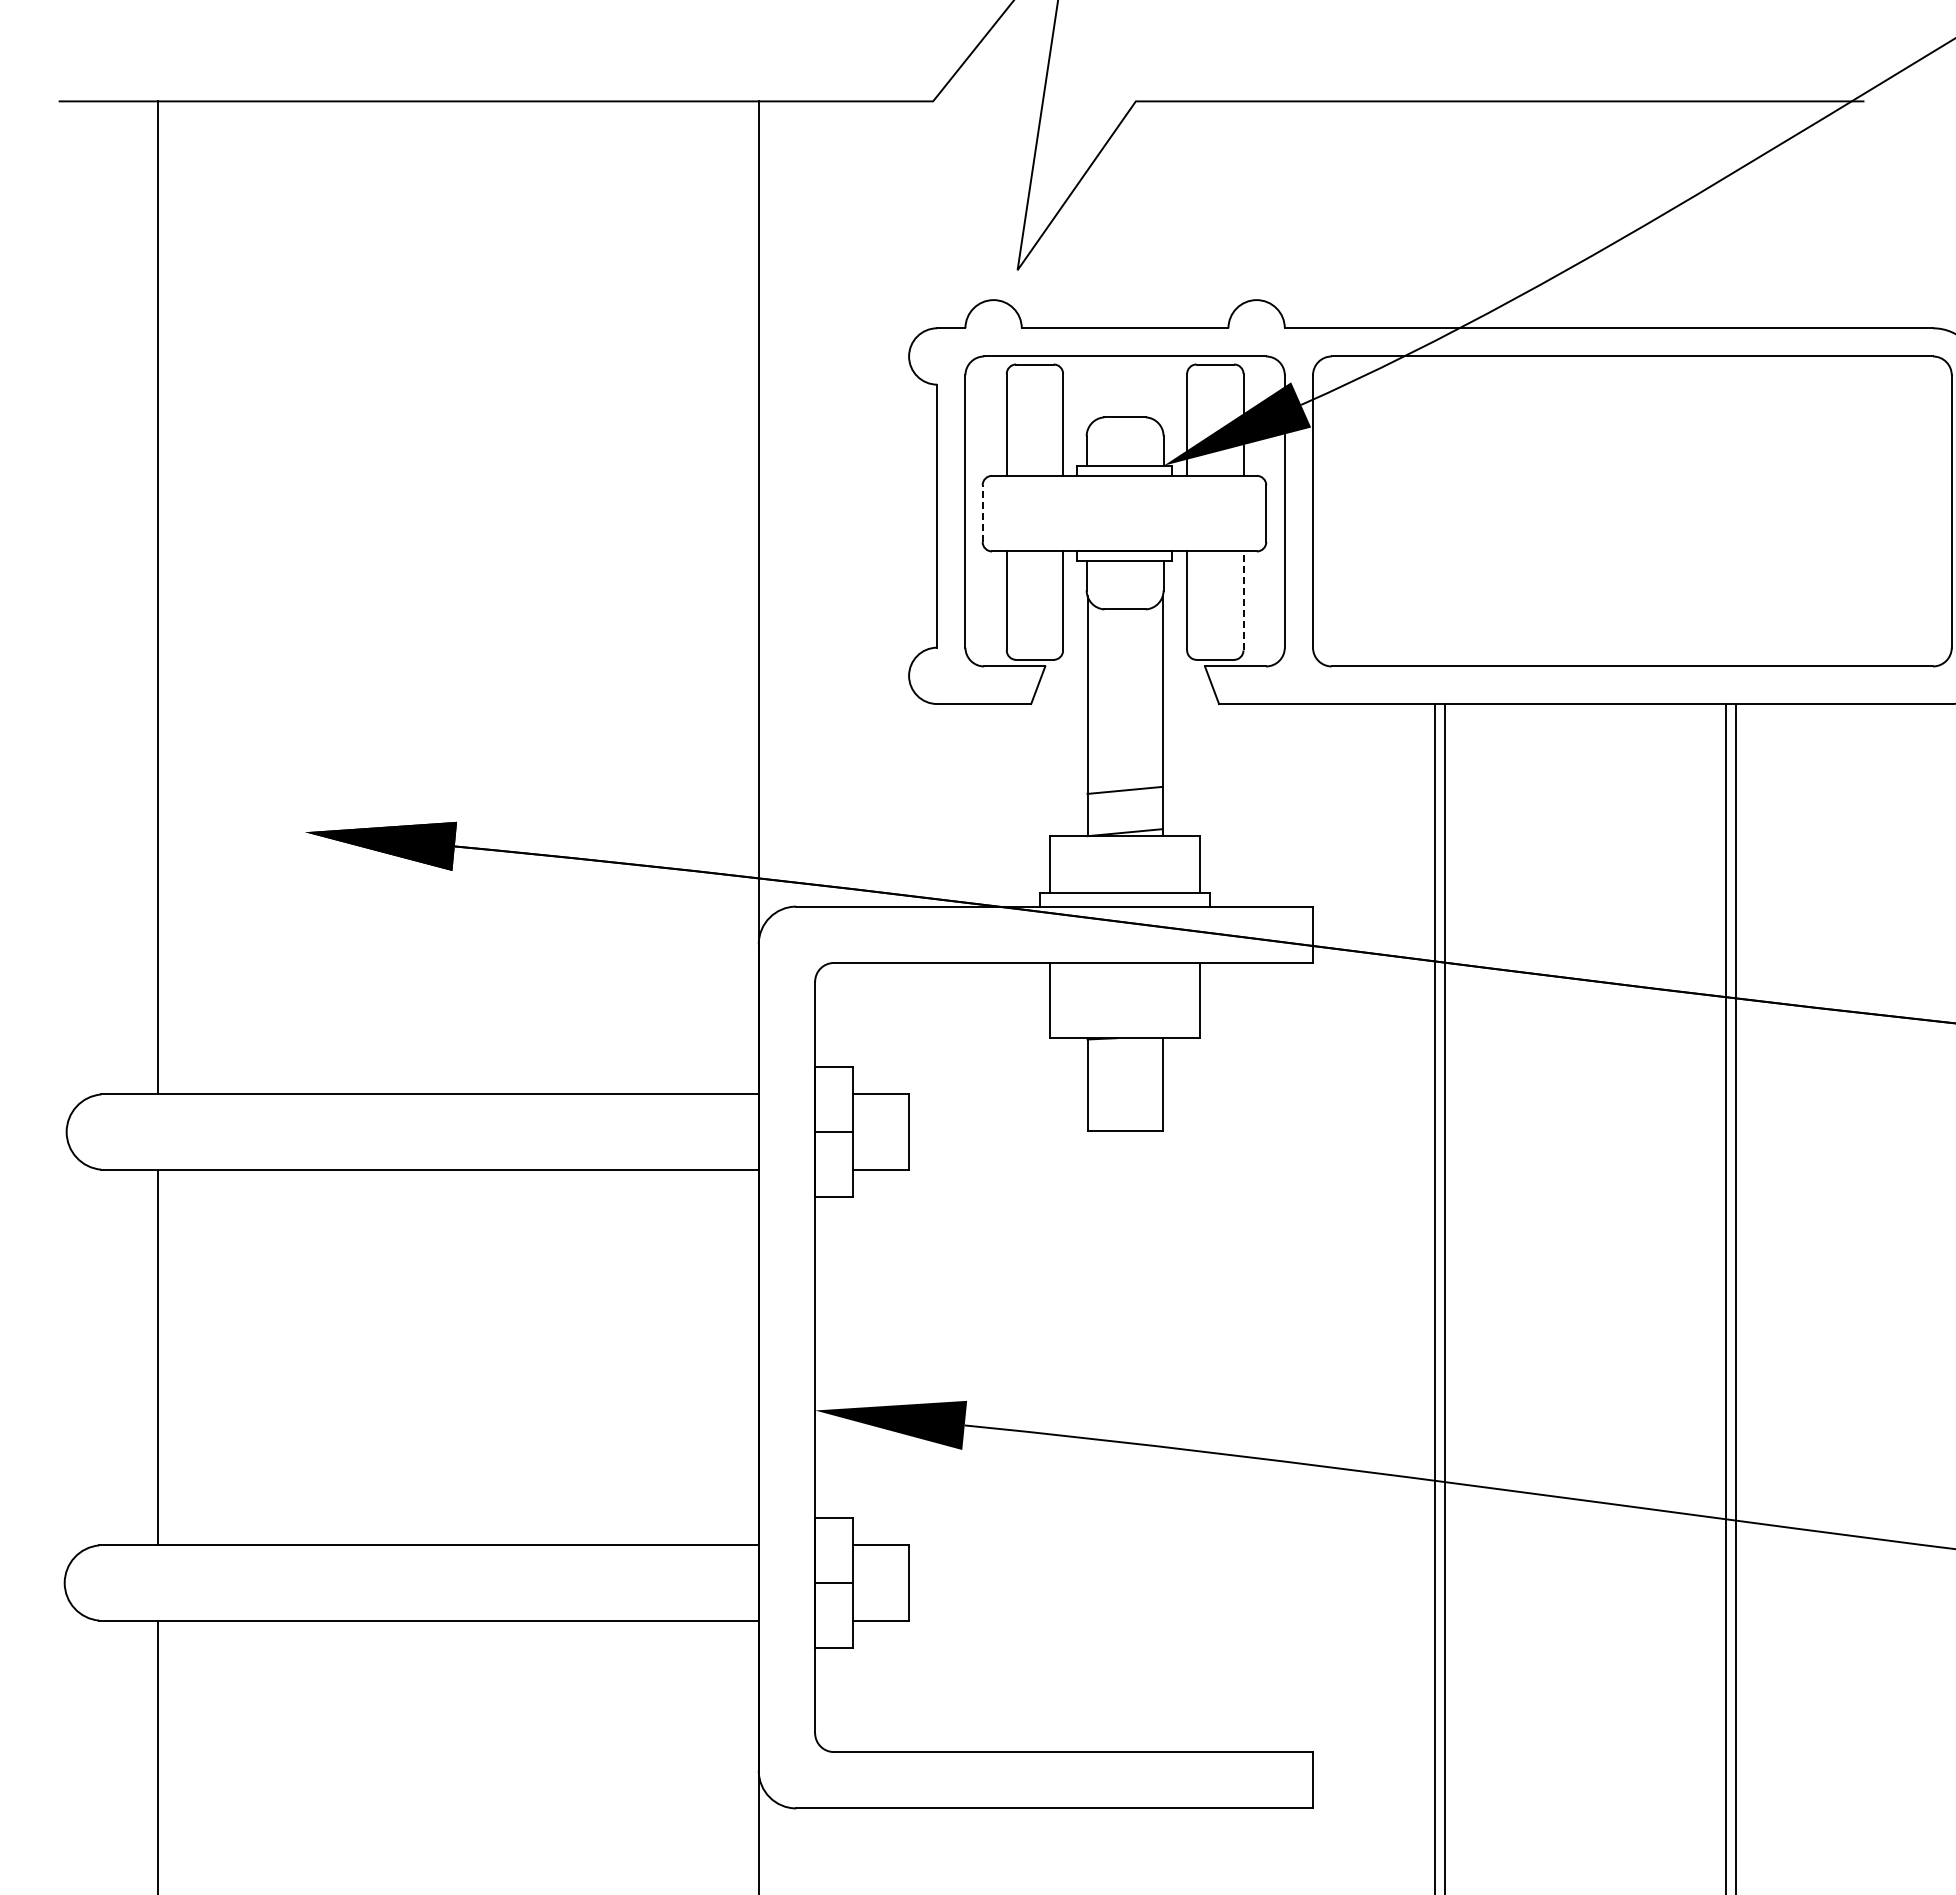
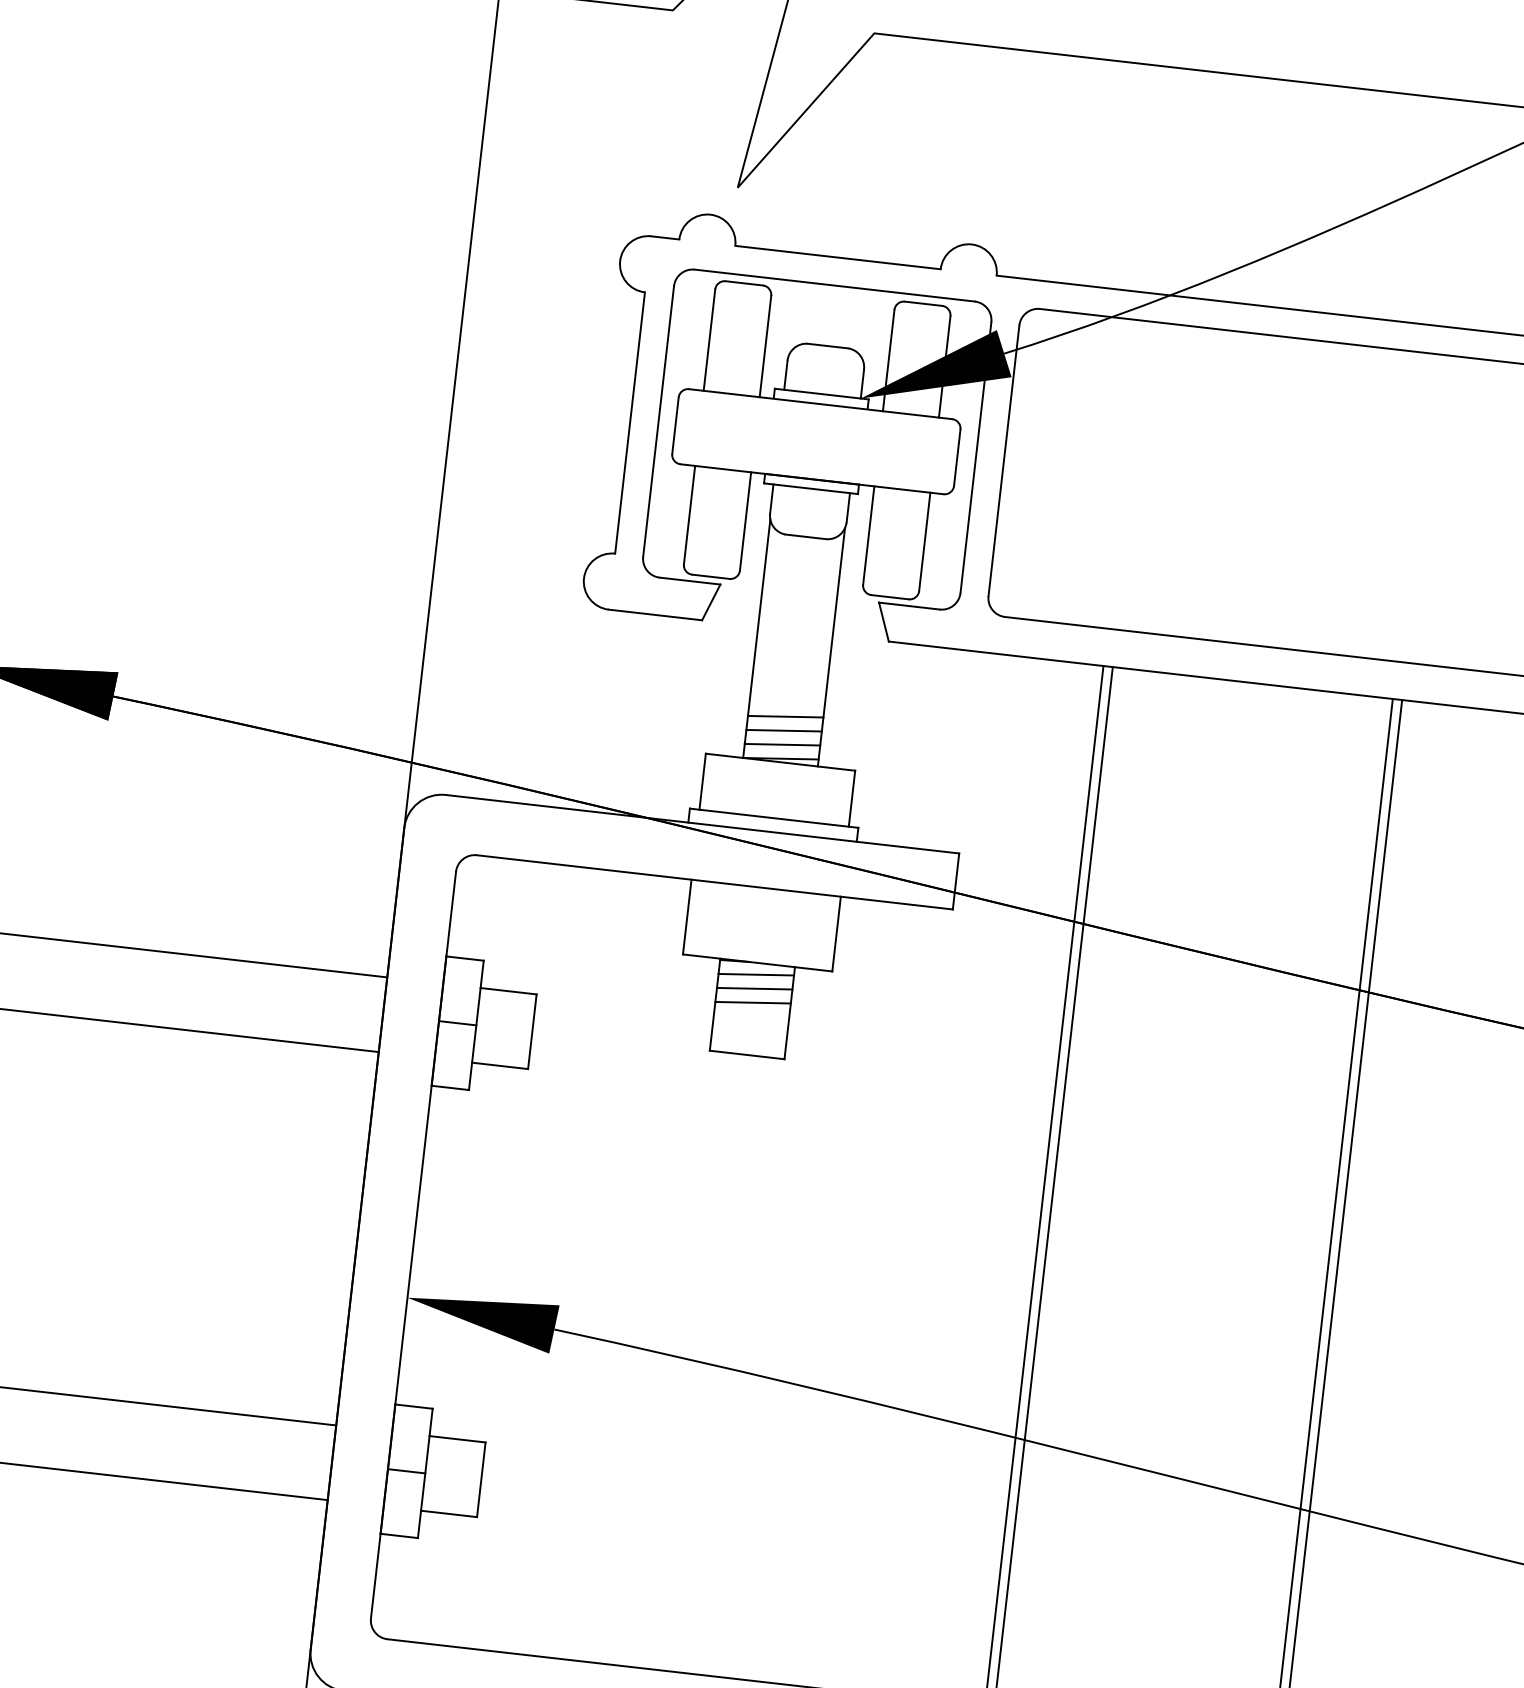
line: (982, 513) -> (675, 425), dashed -> solid
line: (1243, 600) -> (924, 541), dashed -> solid
line: (1124, 804) -> (783, 730), added
line: (1124, 818) -> (781, 744), added
line: (1124, 1049) -> (755, 974), added
line: (1124, 1063) -> (754, 987), added
line: (1124, 1077) -> (752, 1001), added

